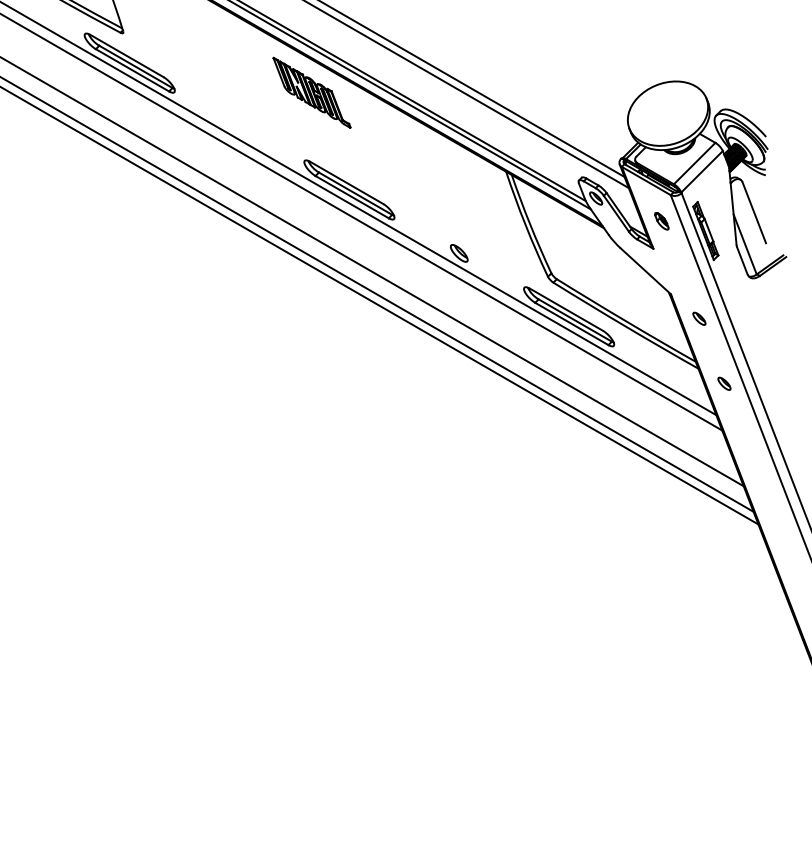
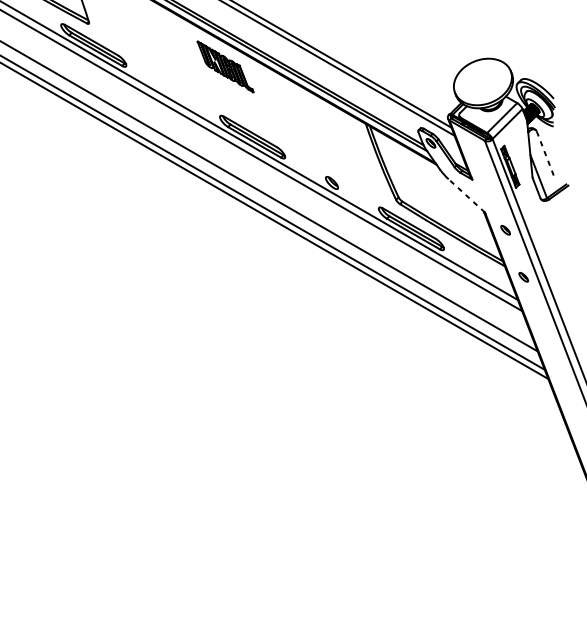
line: (754, 212) -> (545, 153), solid -> dashed
part: (661, 221) -> (478, 159), removed
line: (645, 270) -> (466, 195), solid -> dashed

